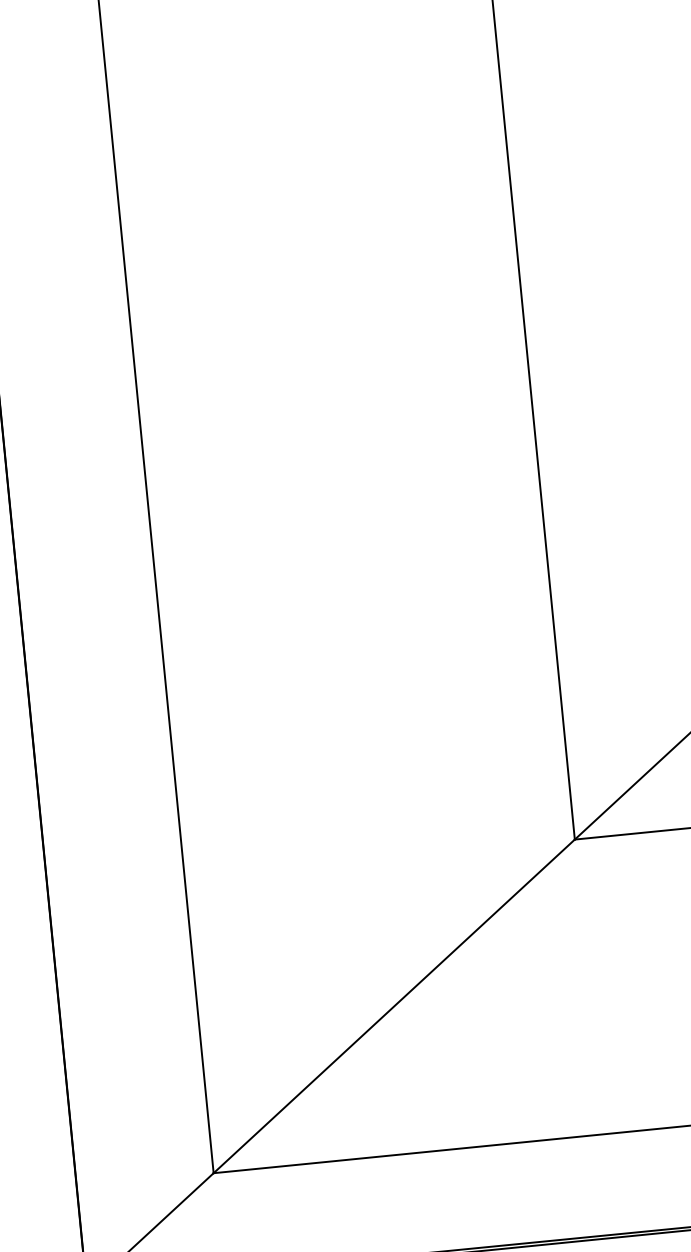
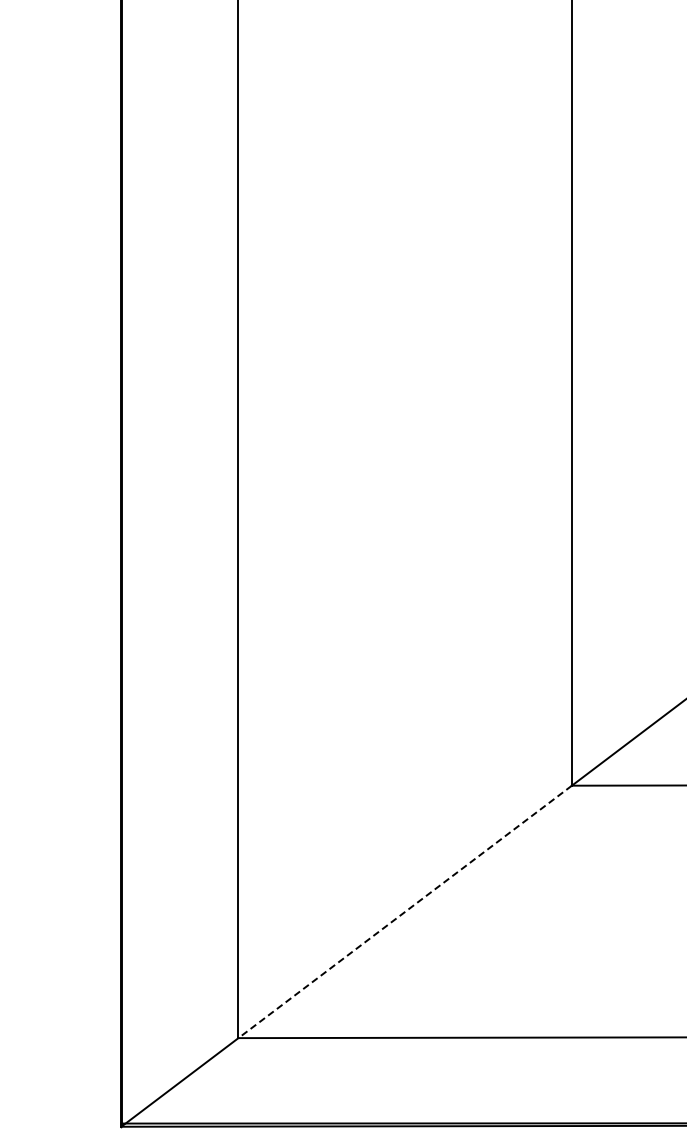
line: (393, 1007) -> (404, 912), solid -> dashed

